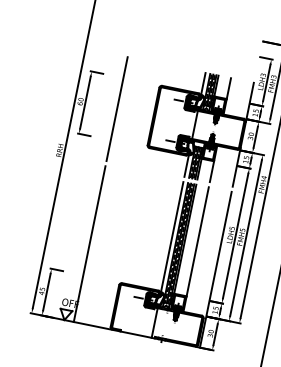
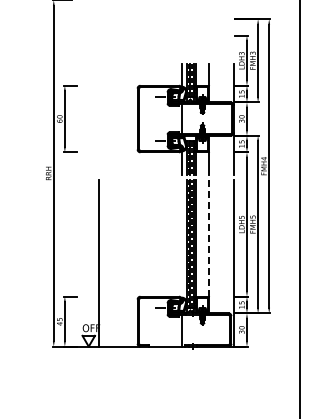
line: (116, 108) -> (98, 118), removed
line: (172, 237) -> (182, 239), removed
line: (197, 242) -> (209, 239), solid -> dashed

